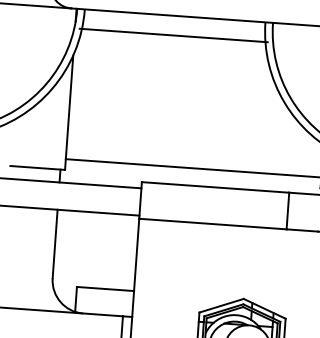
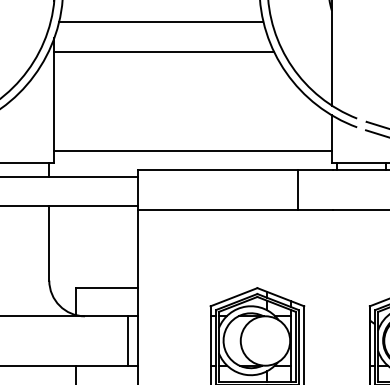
line: (173, 35) -> (161, 21), moved
line: (173, 75) -> (164, 52), added

